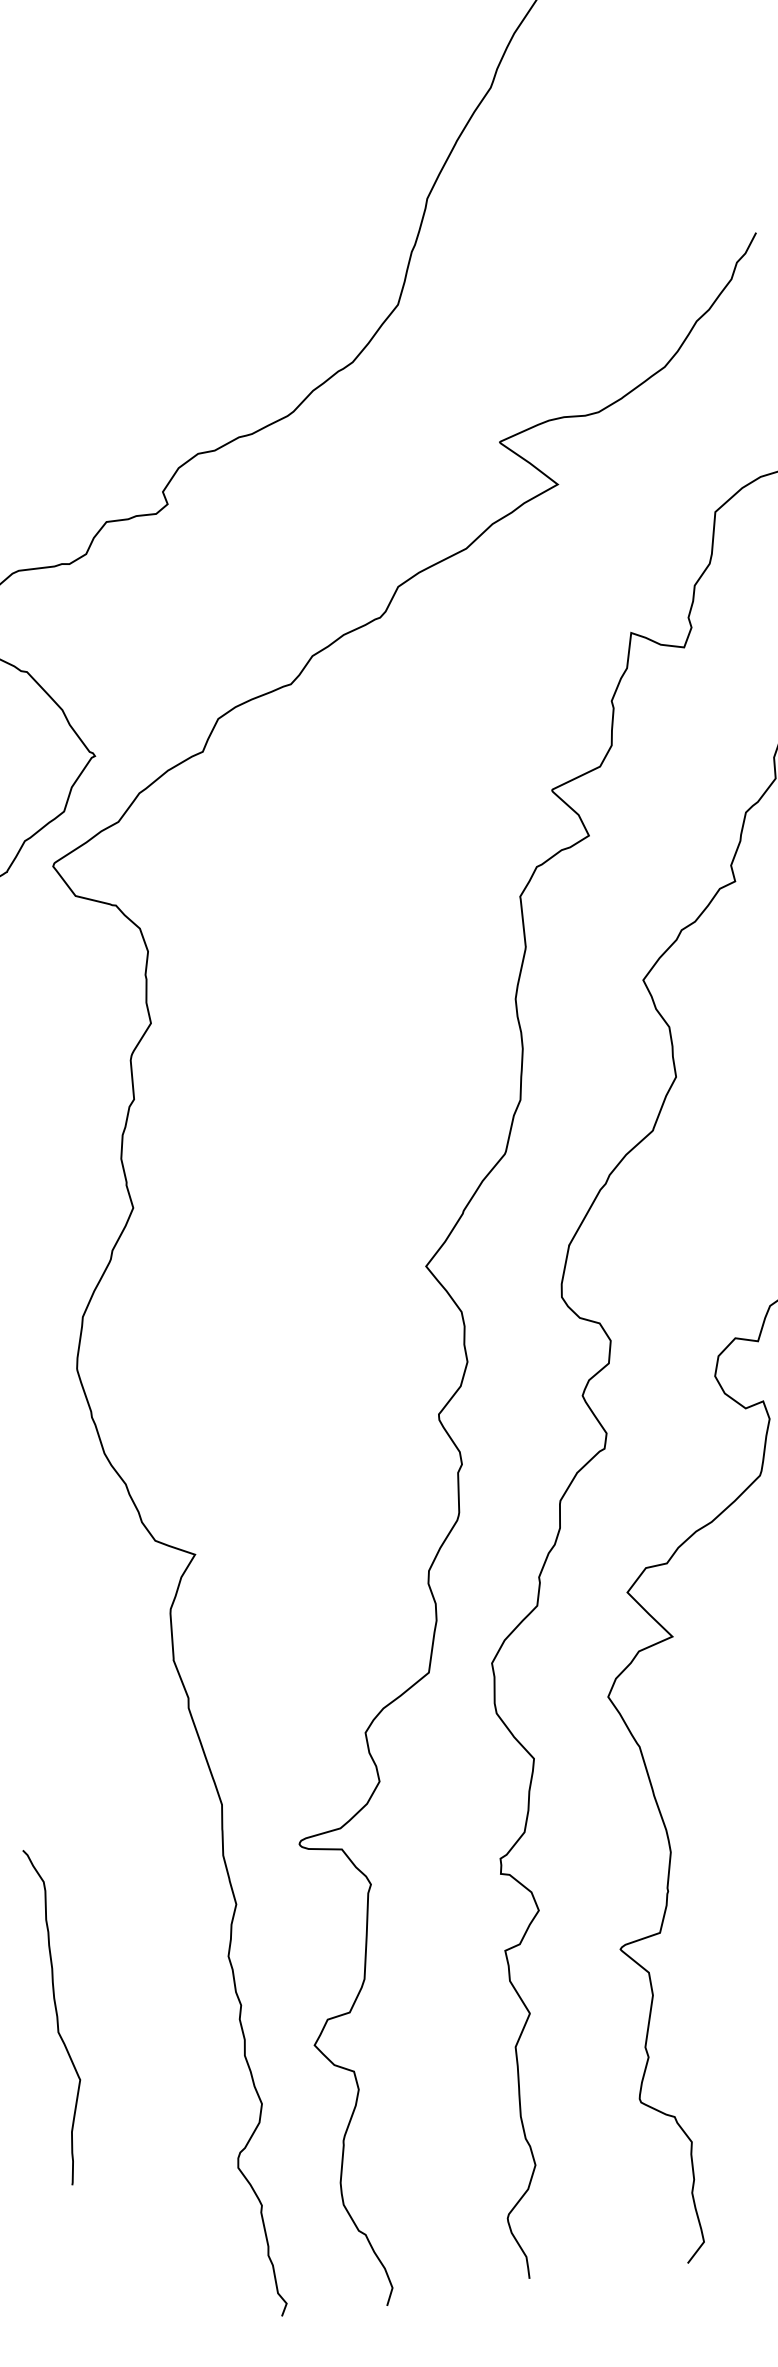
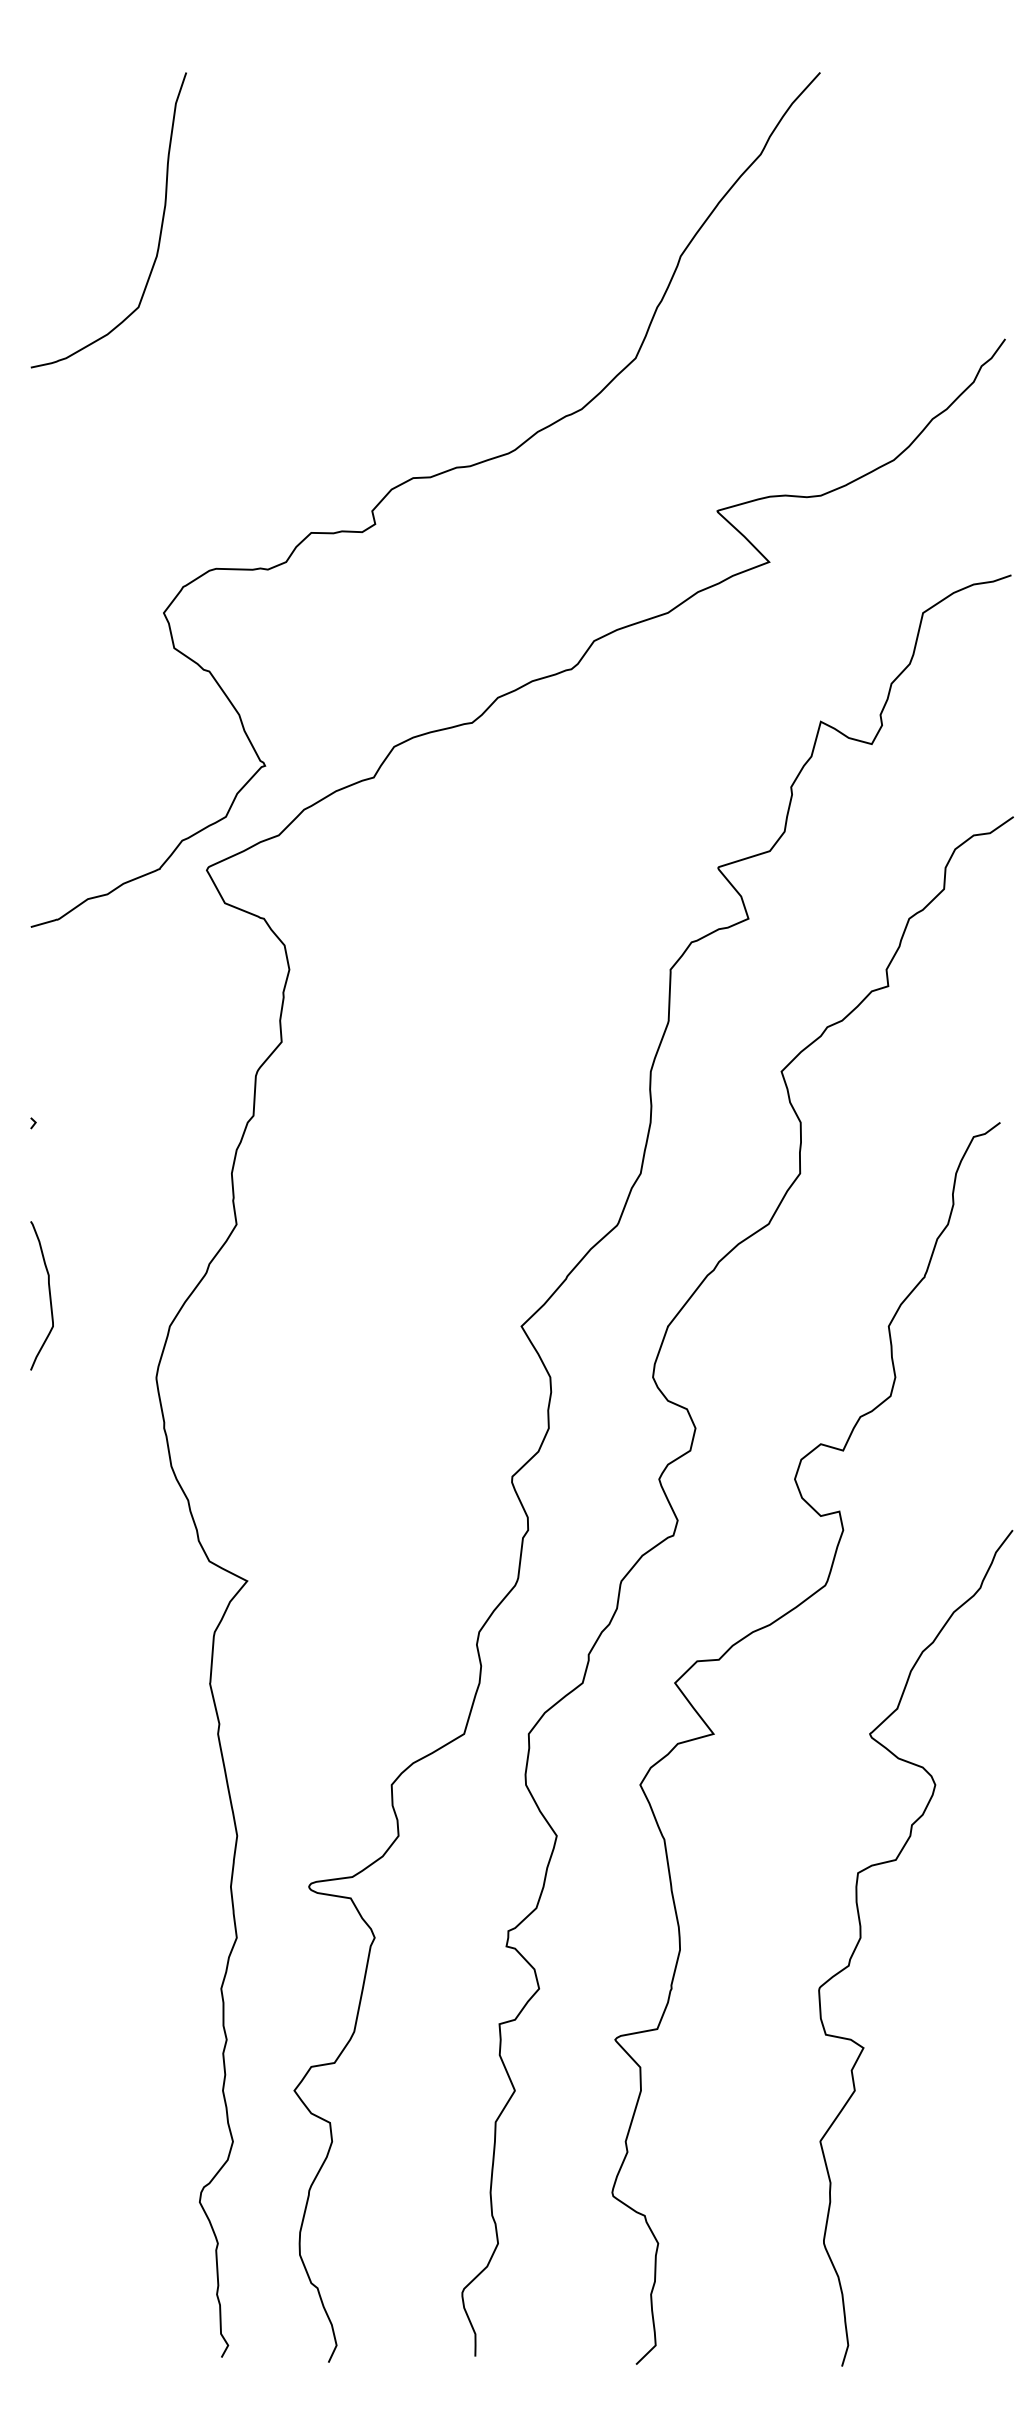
curve: (58, 2016) -> (41, 2023), removed

